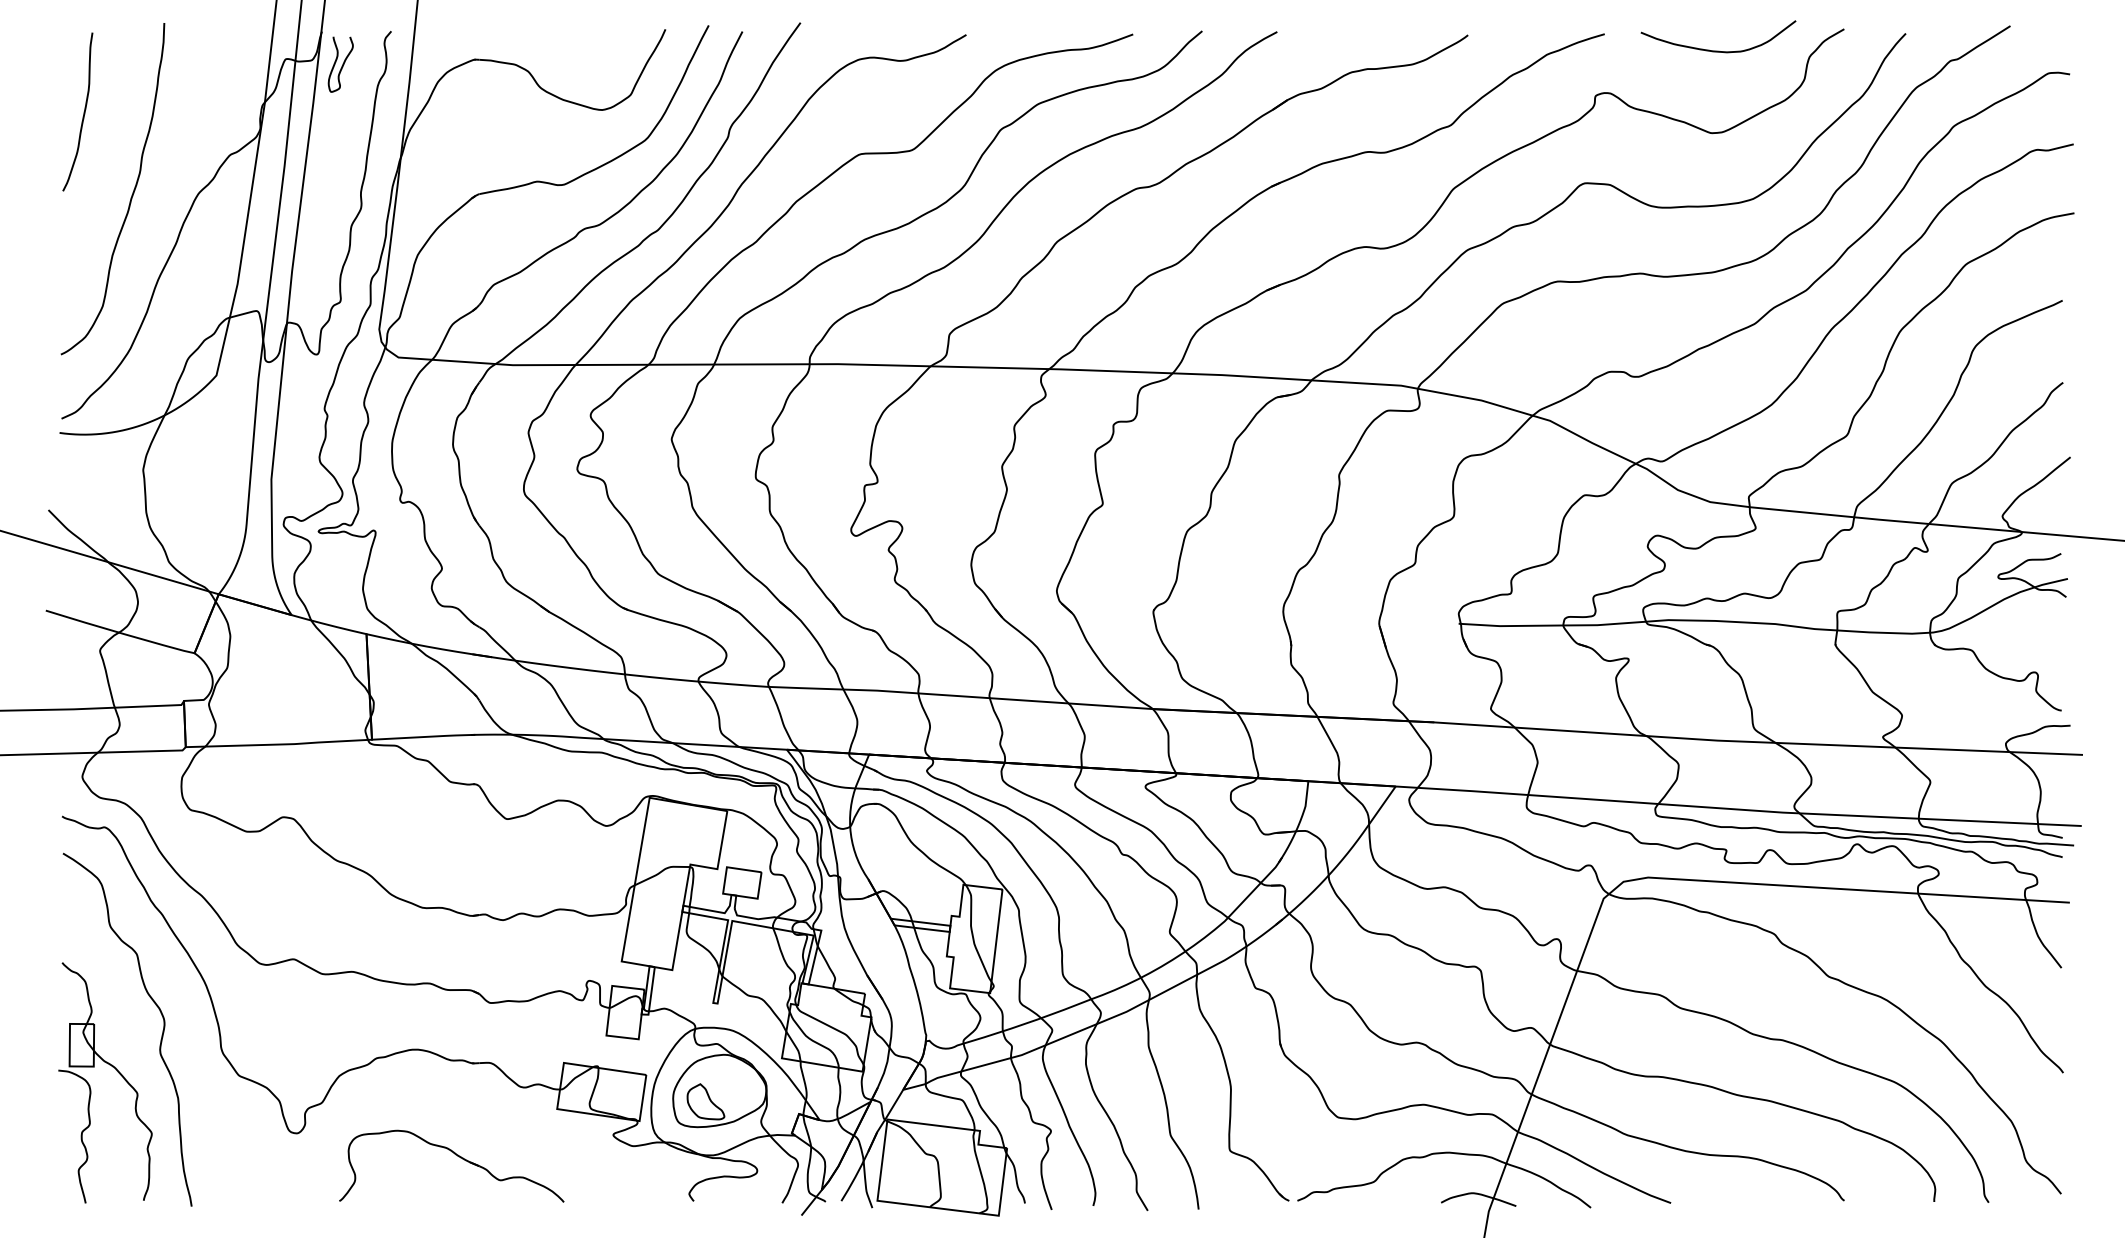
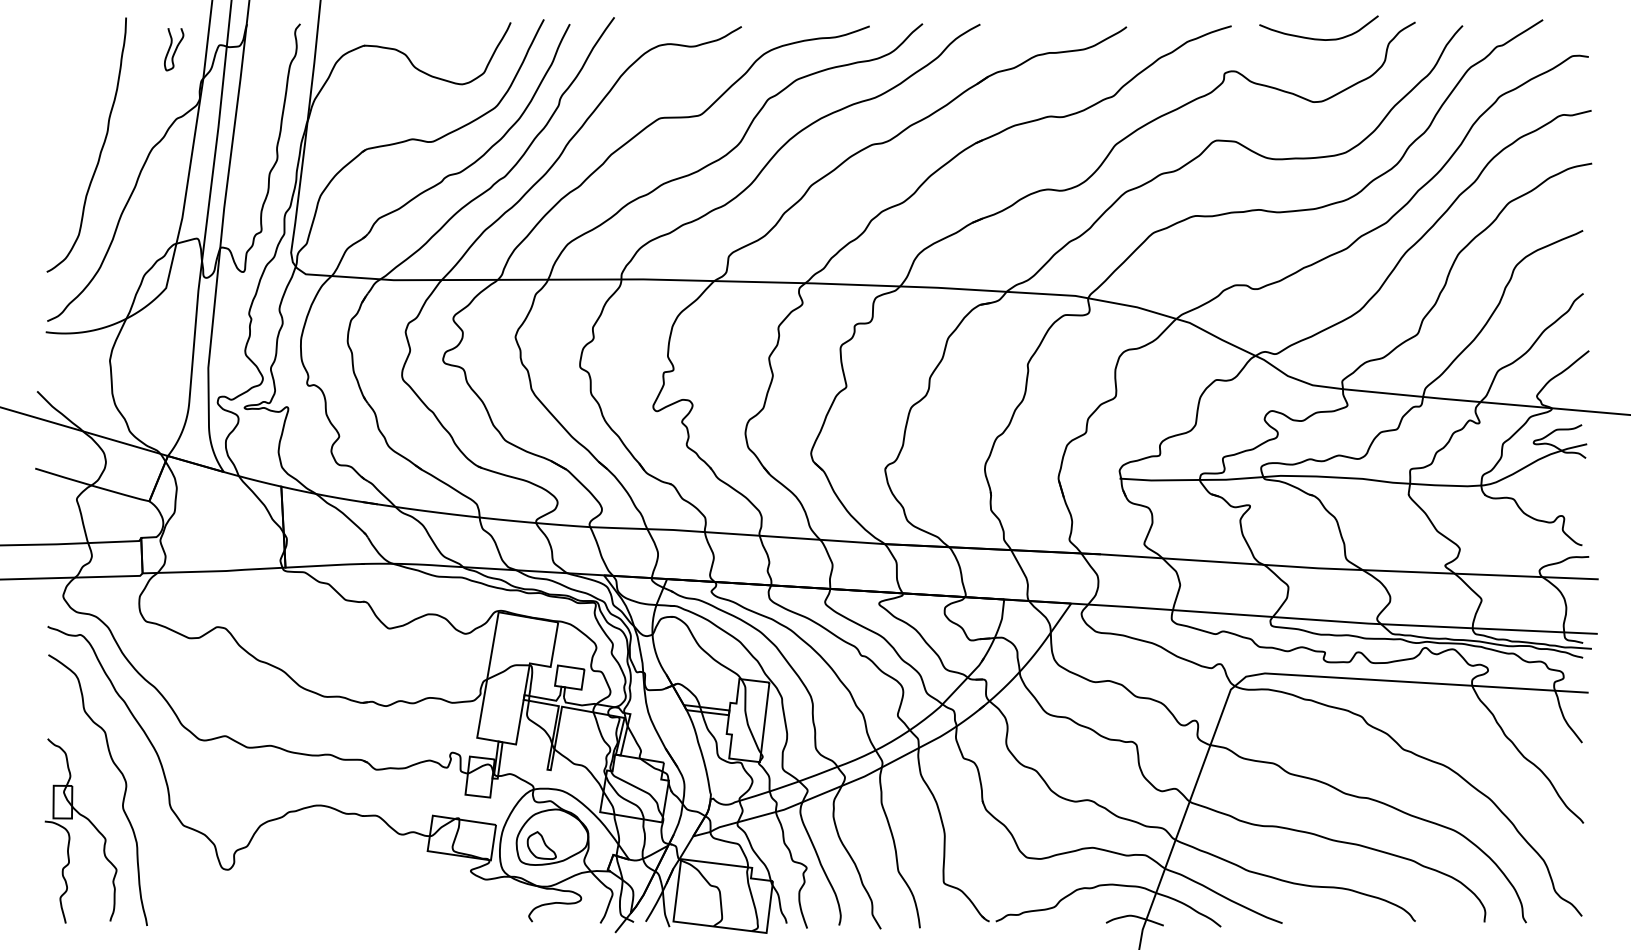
curve: (342, 64) -> (175, 49), moved
curve: (83, 112) -> (64, 86), removed
part: (455, 1155) -> (349, 886), removed

